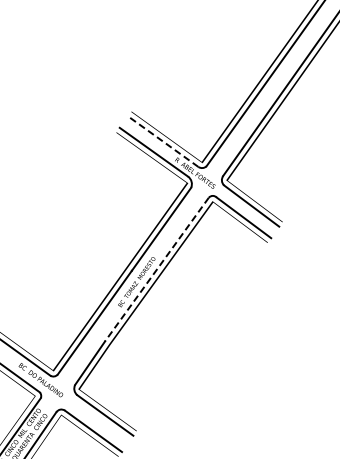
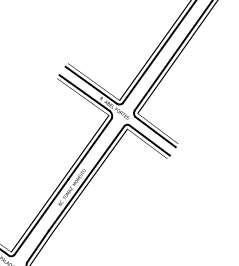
line: (162, 141) -> (90, 85), dashed -> solid
line: (156, 269) -> (86, 178), dashed -> solid

